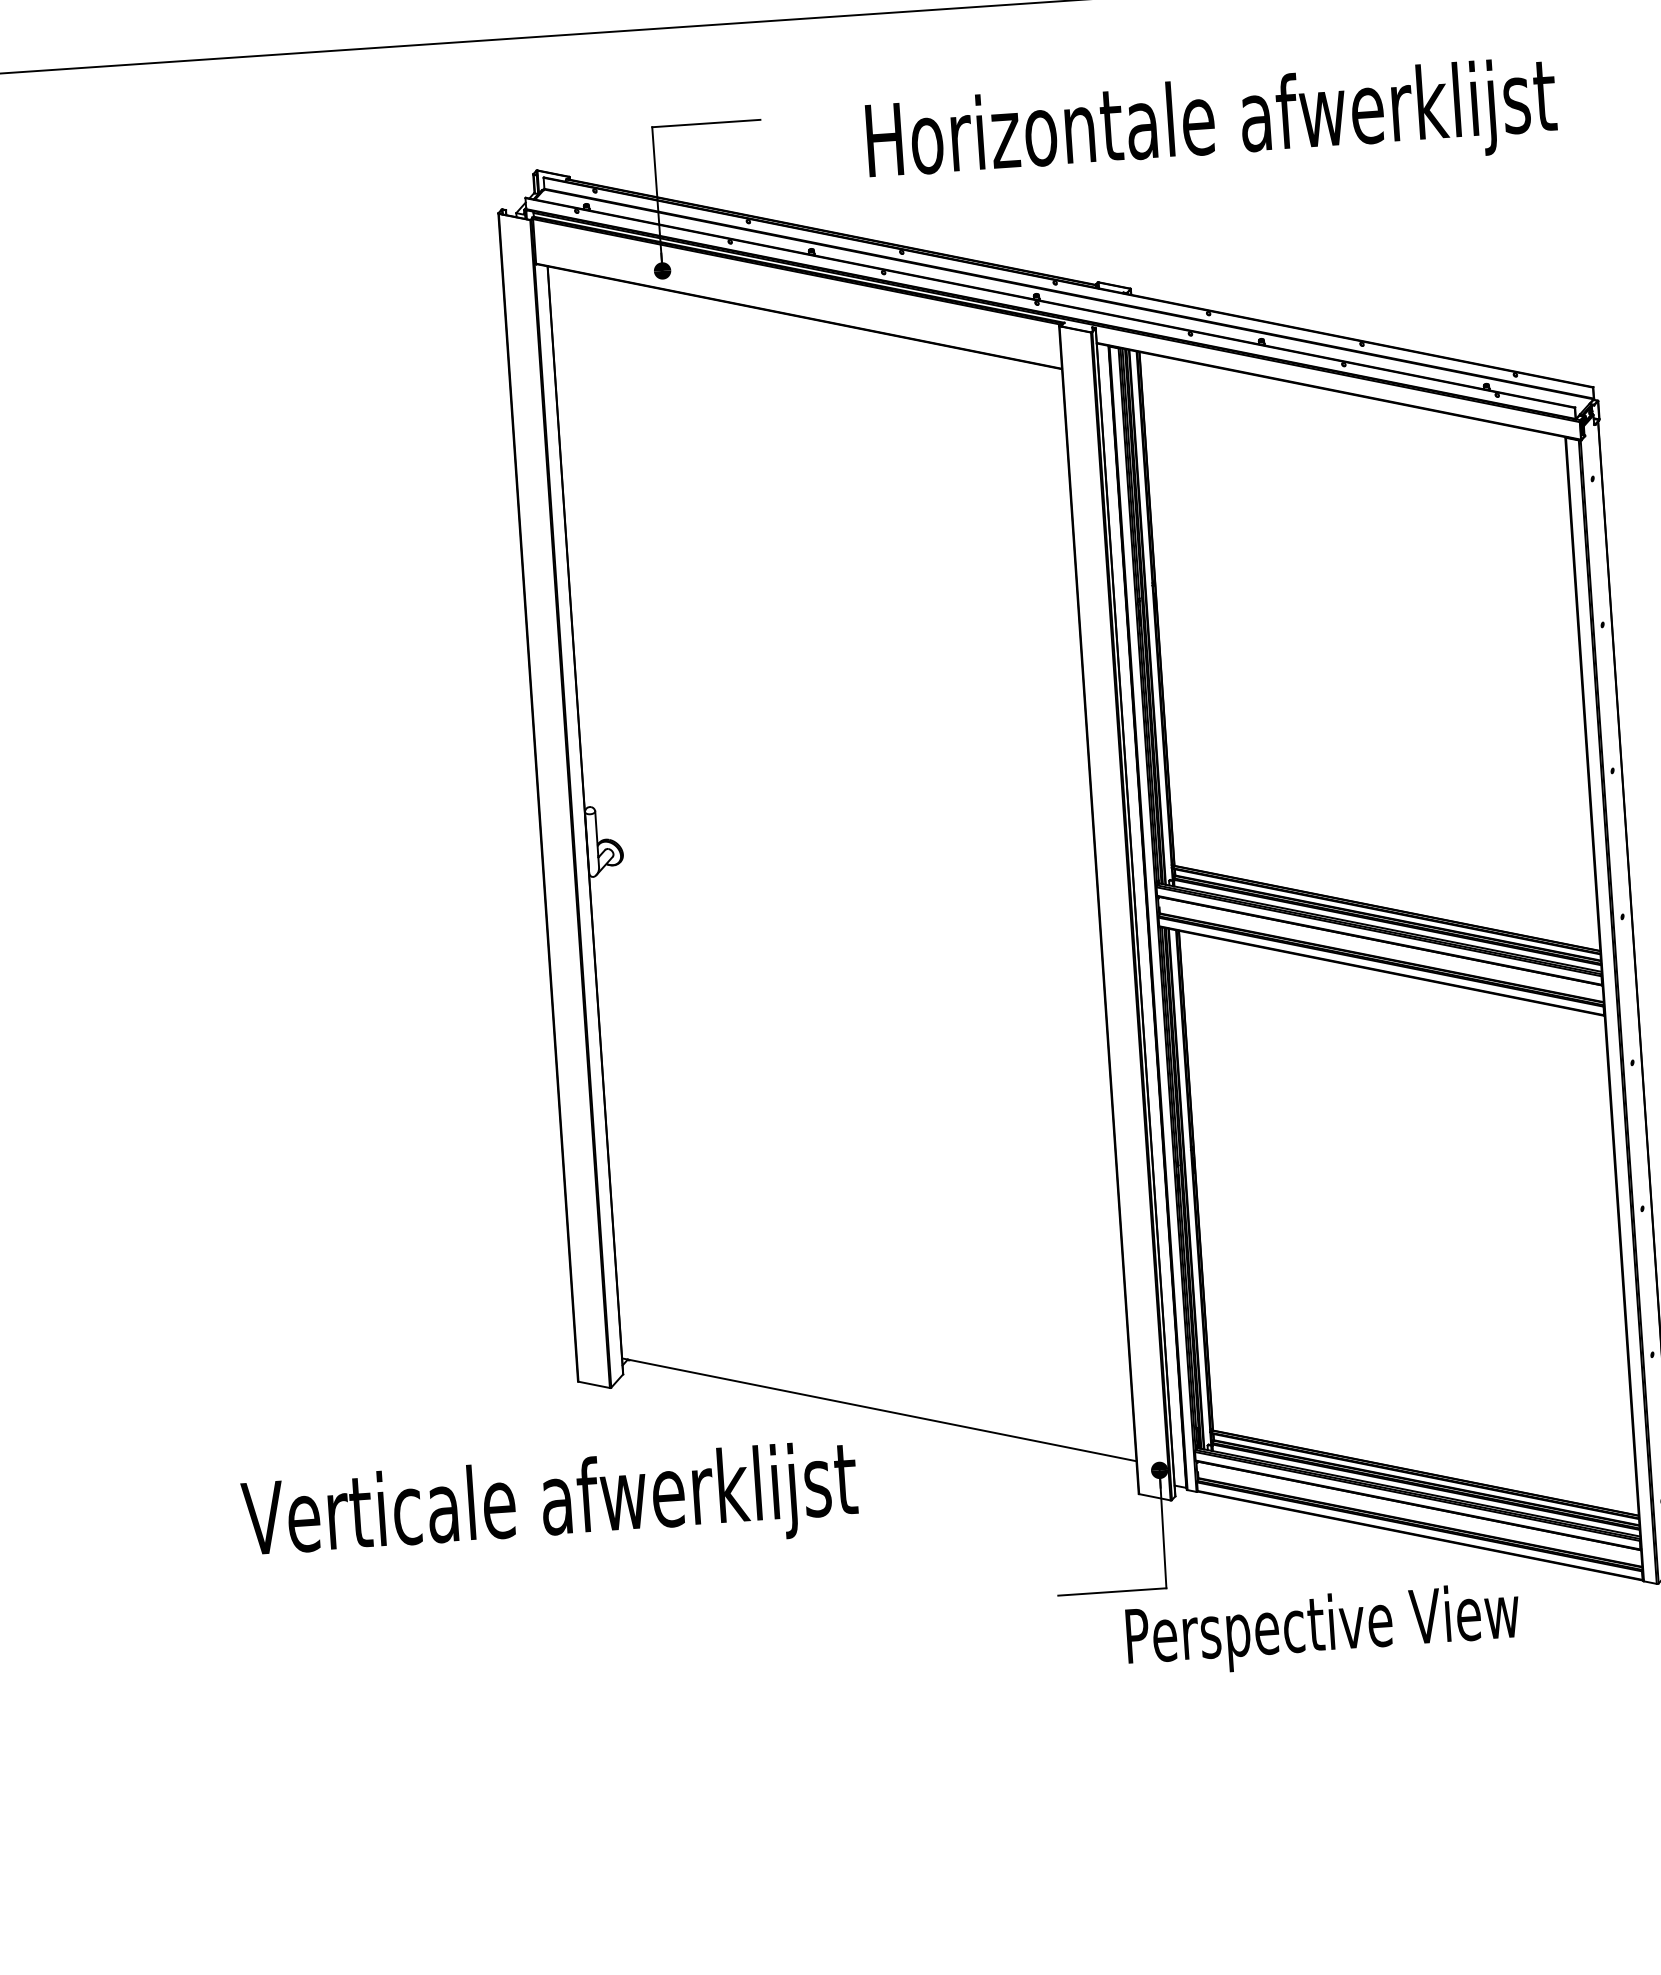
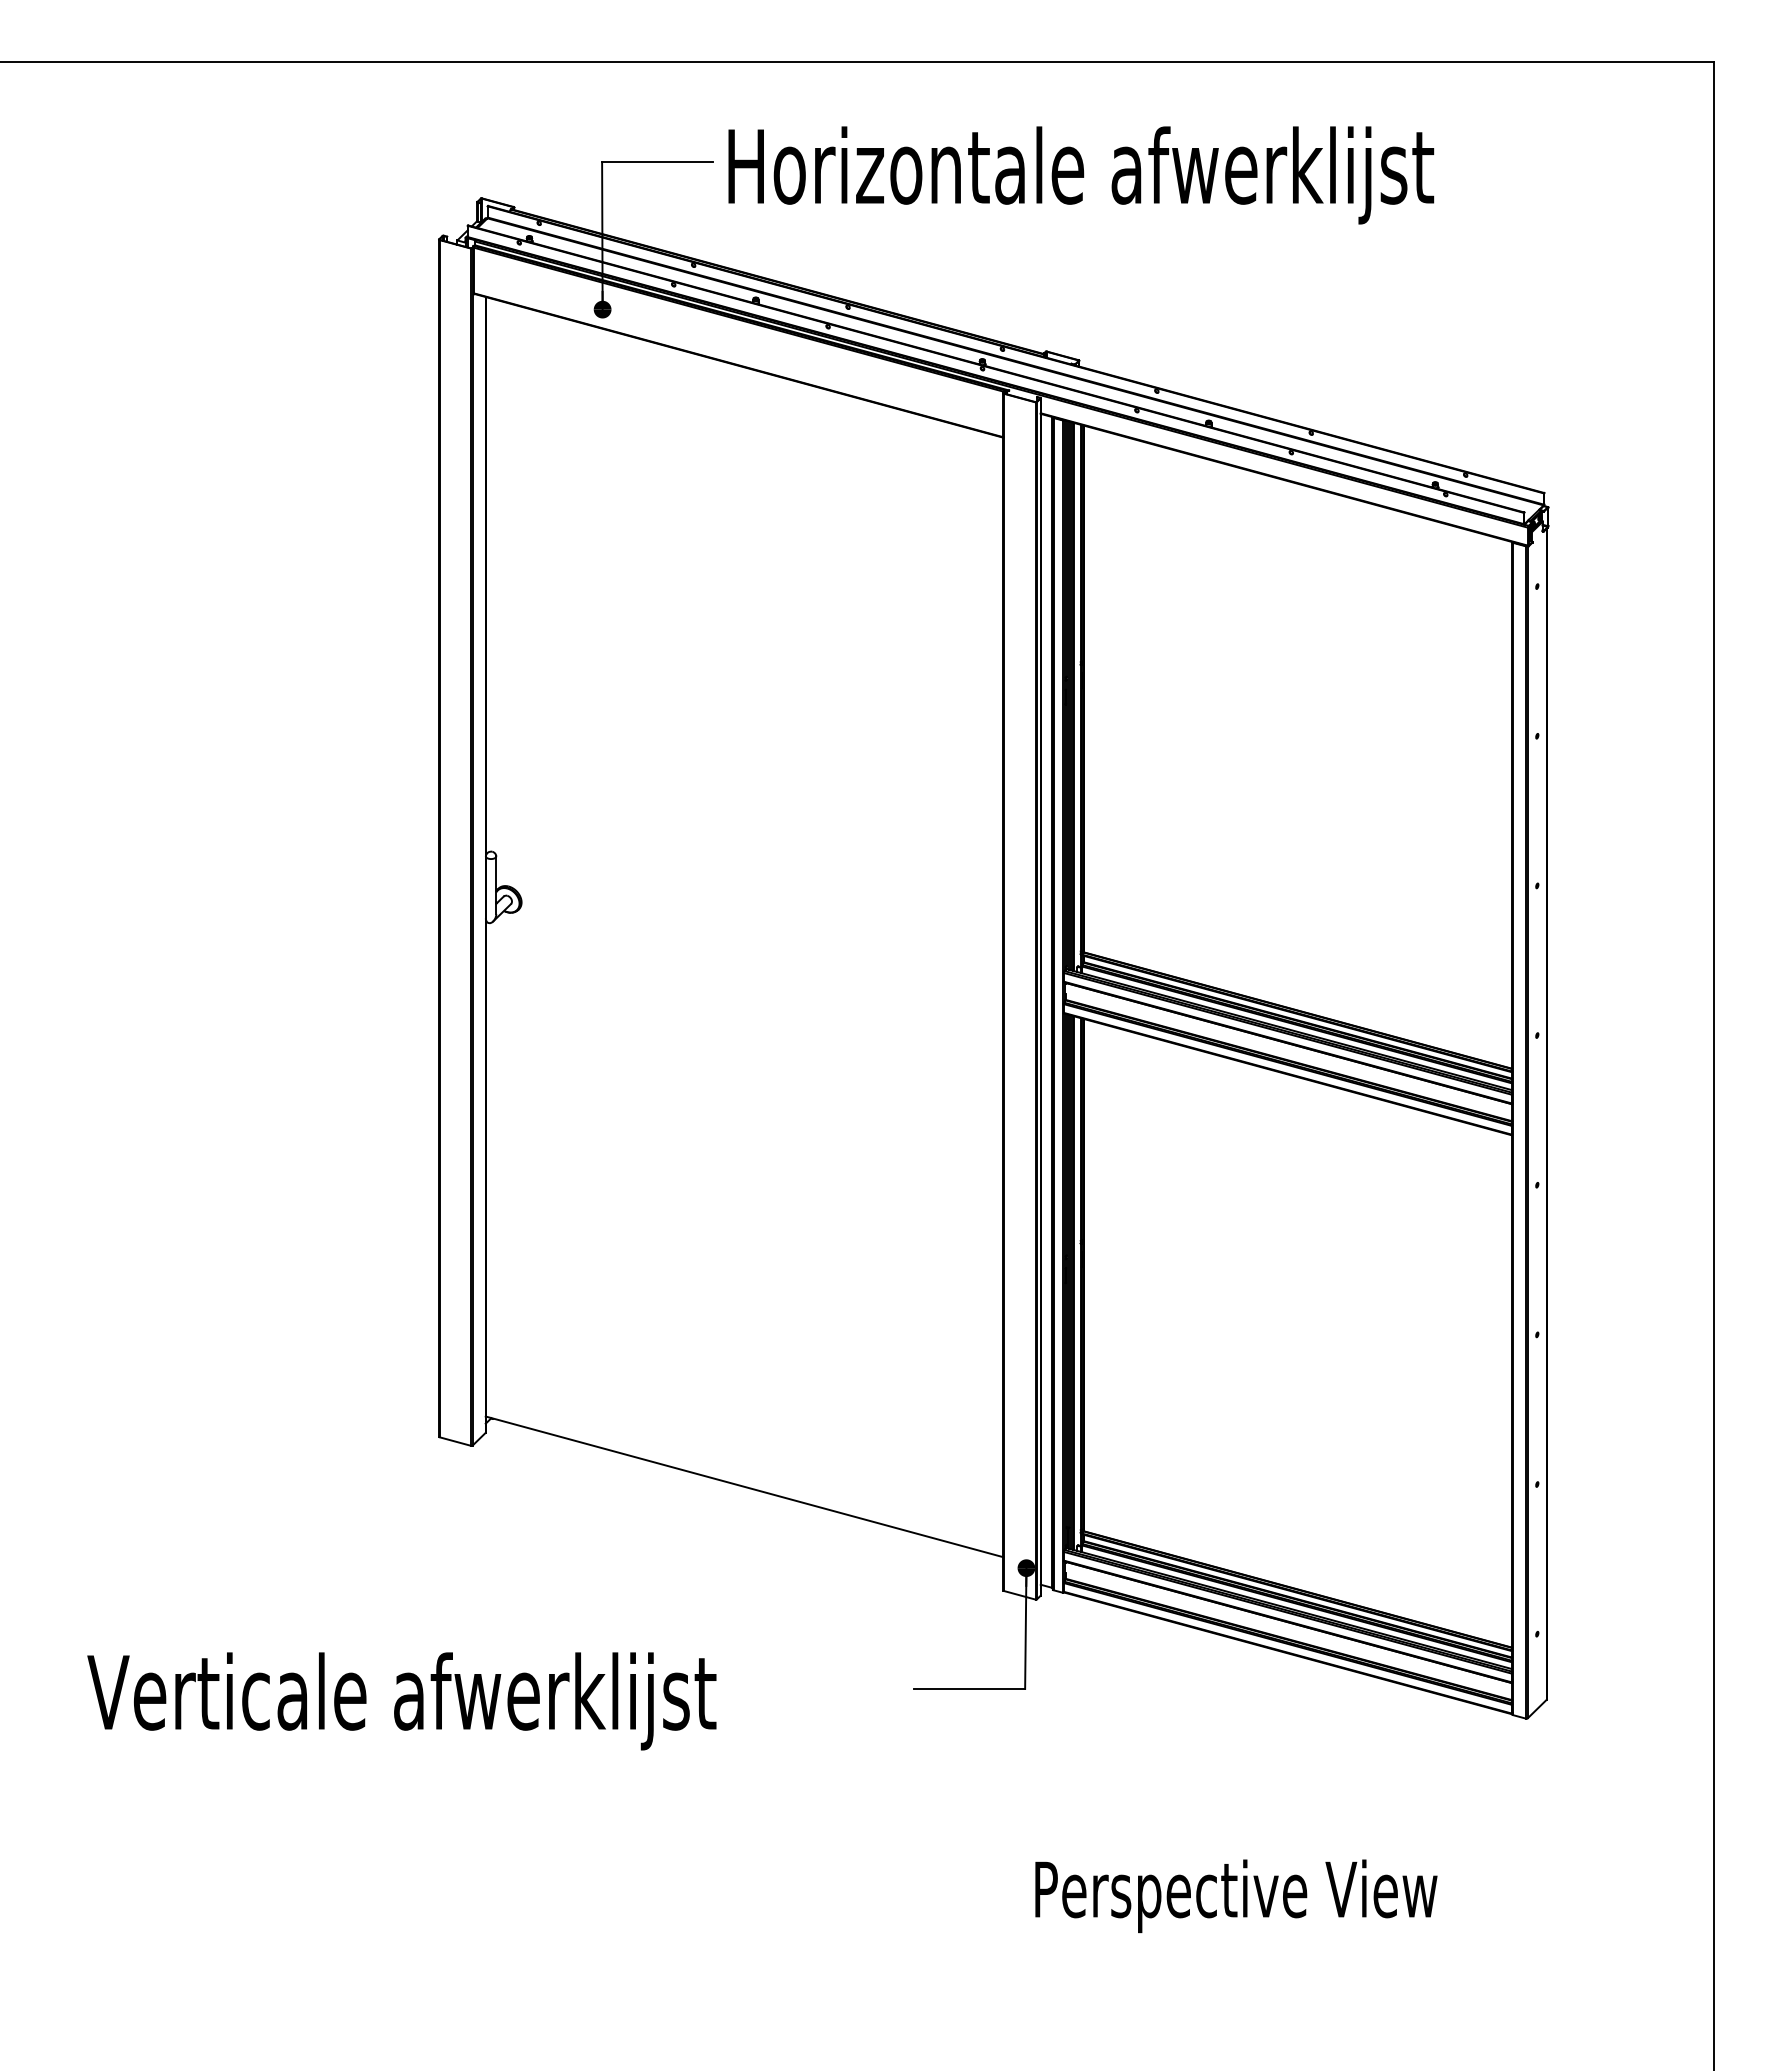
text: (1212, 126) -> (1081, 175), moved
text: (549, 1507) -> (401, 1701), moved
text: (1323, 1630) -> (1236, 1896), moved

